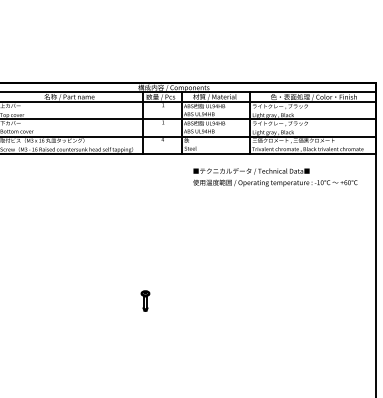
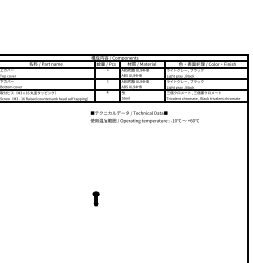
text: (274, 177) -> (144, 117), moved

